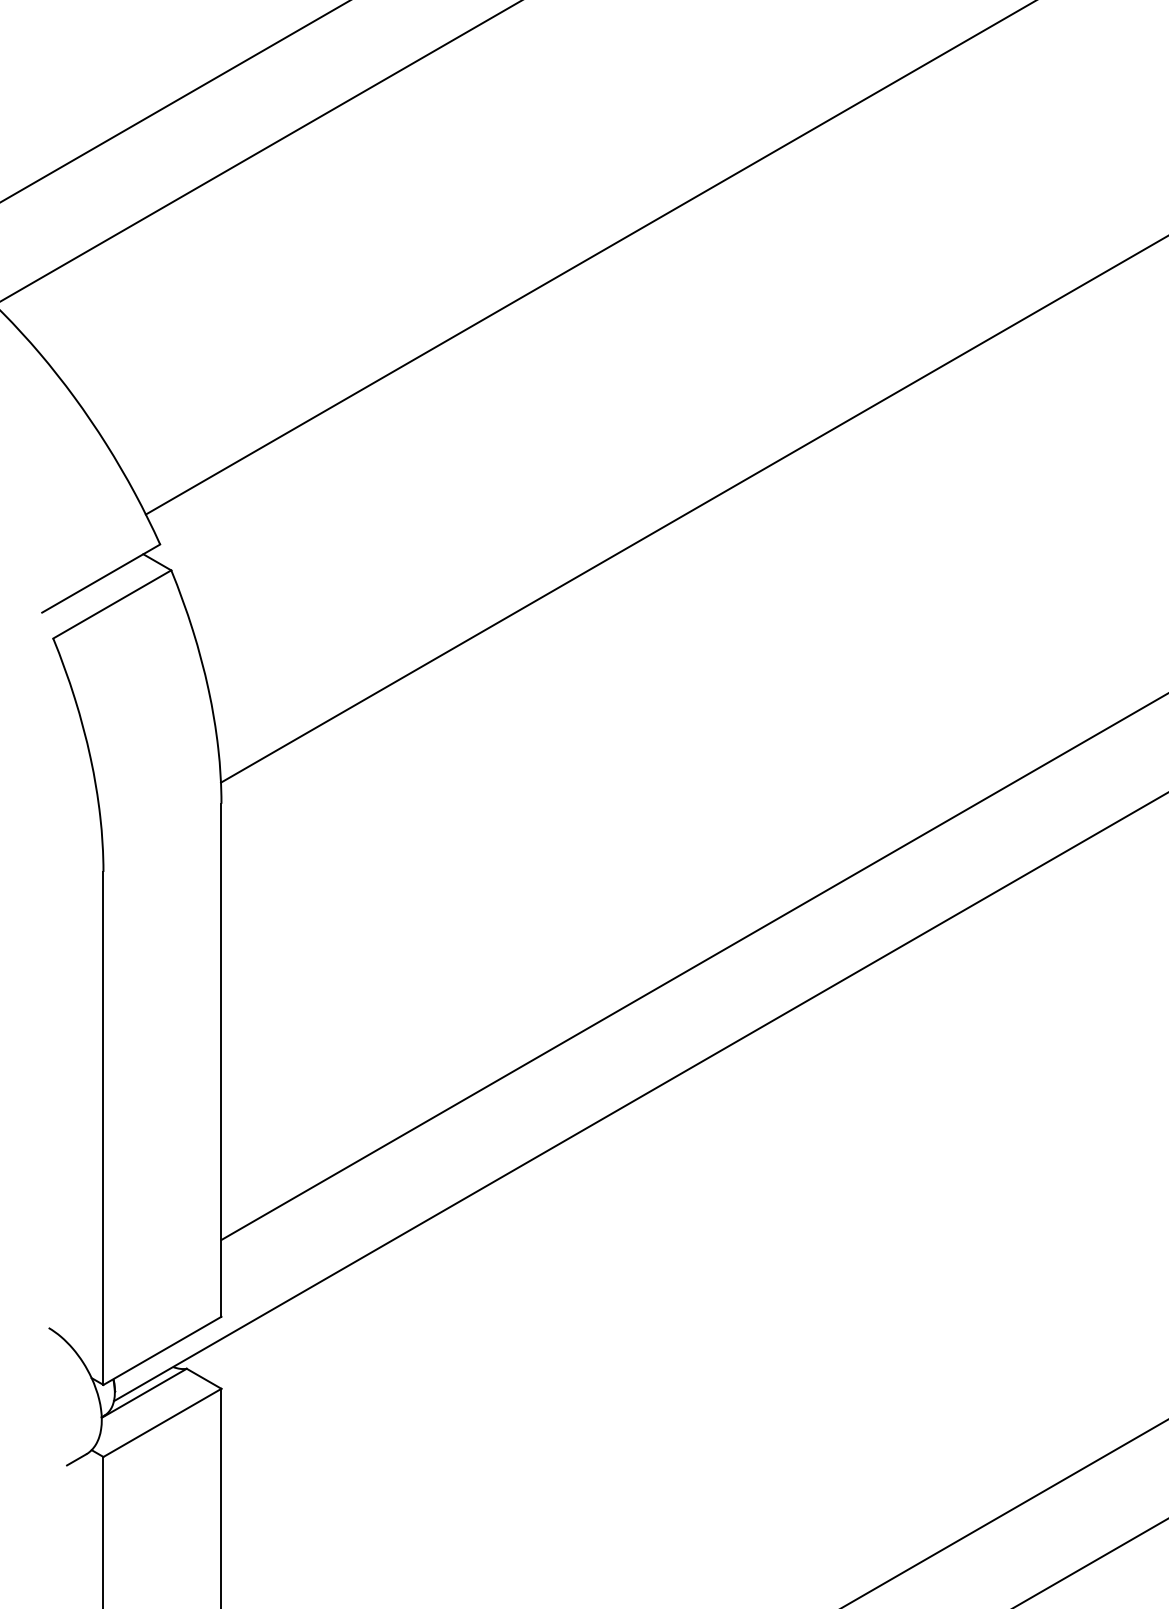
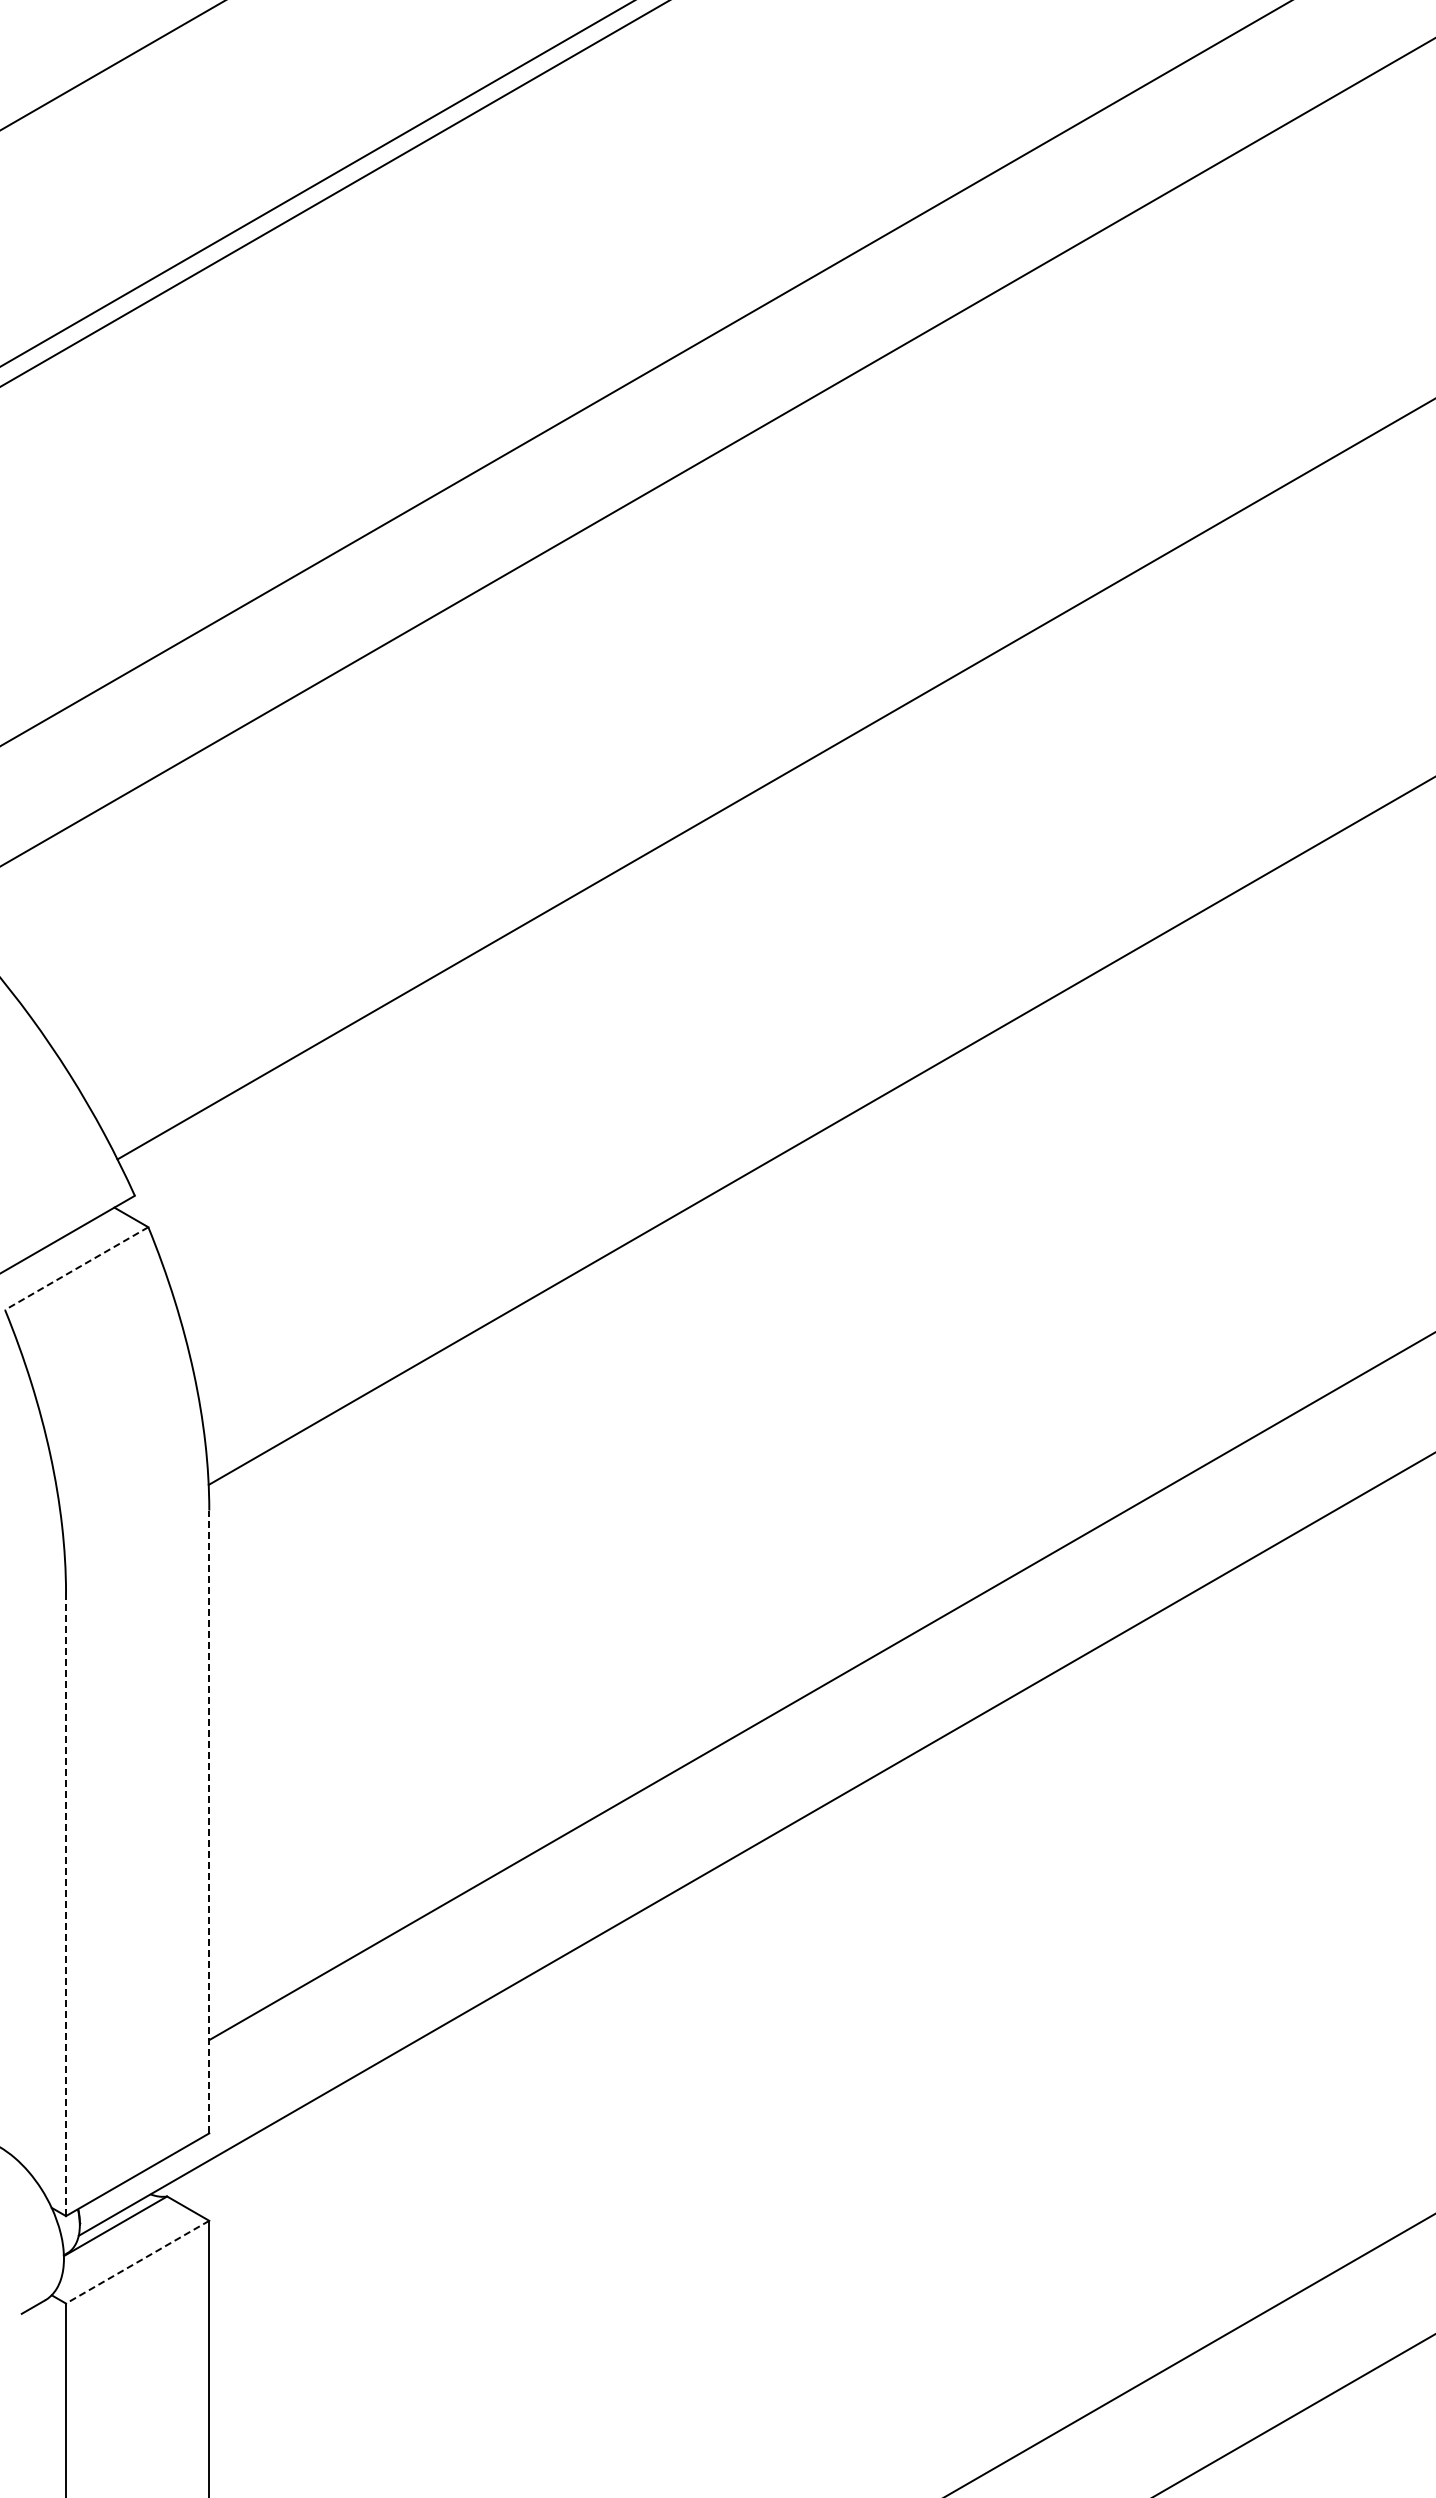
line: (112, 604) -> (76, 1268), solid -> dashed
line: (221, 1059) -> (209, 1821), solid -> dashed
line: (103, 1128) -> (66, 1904), solid -> dashed
line: (162, 1423) -> (137, 2262), solid -> dashed

